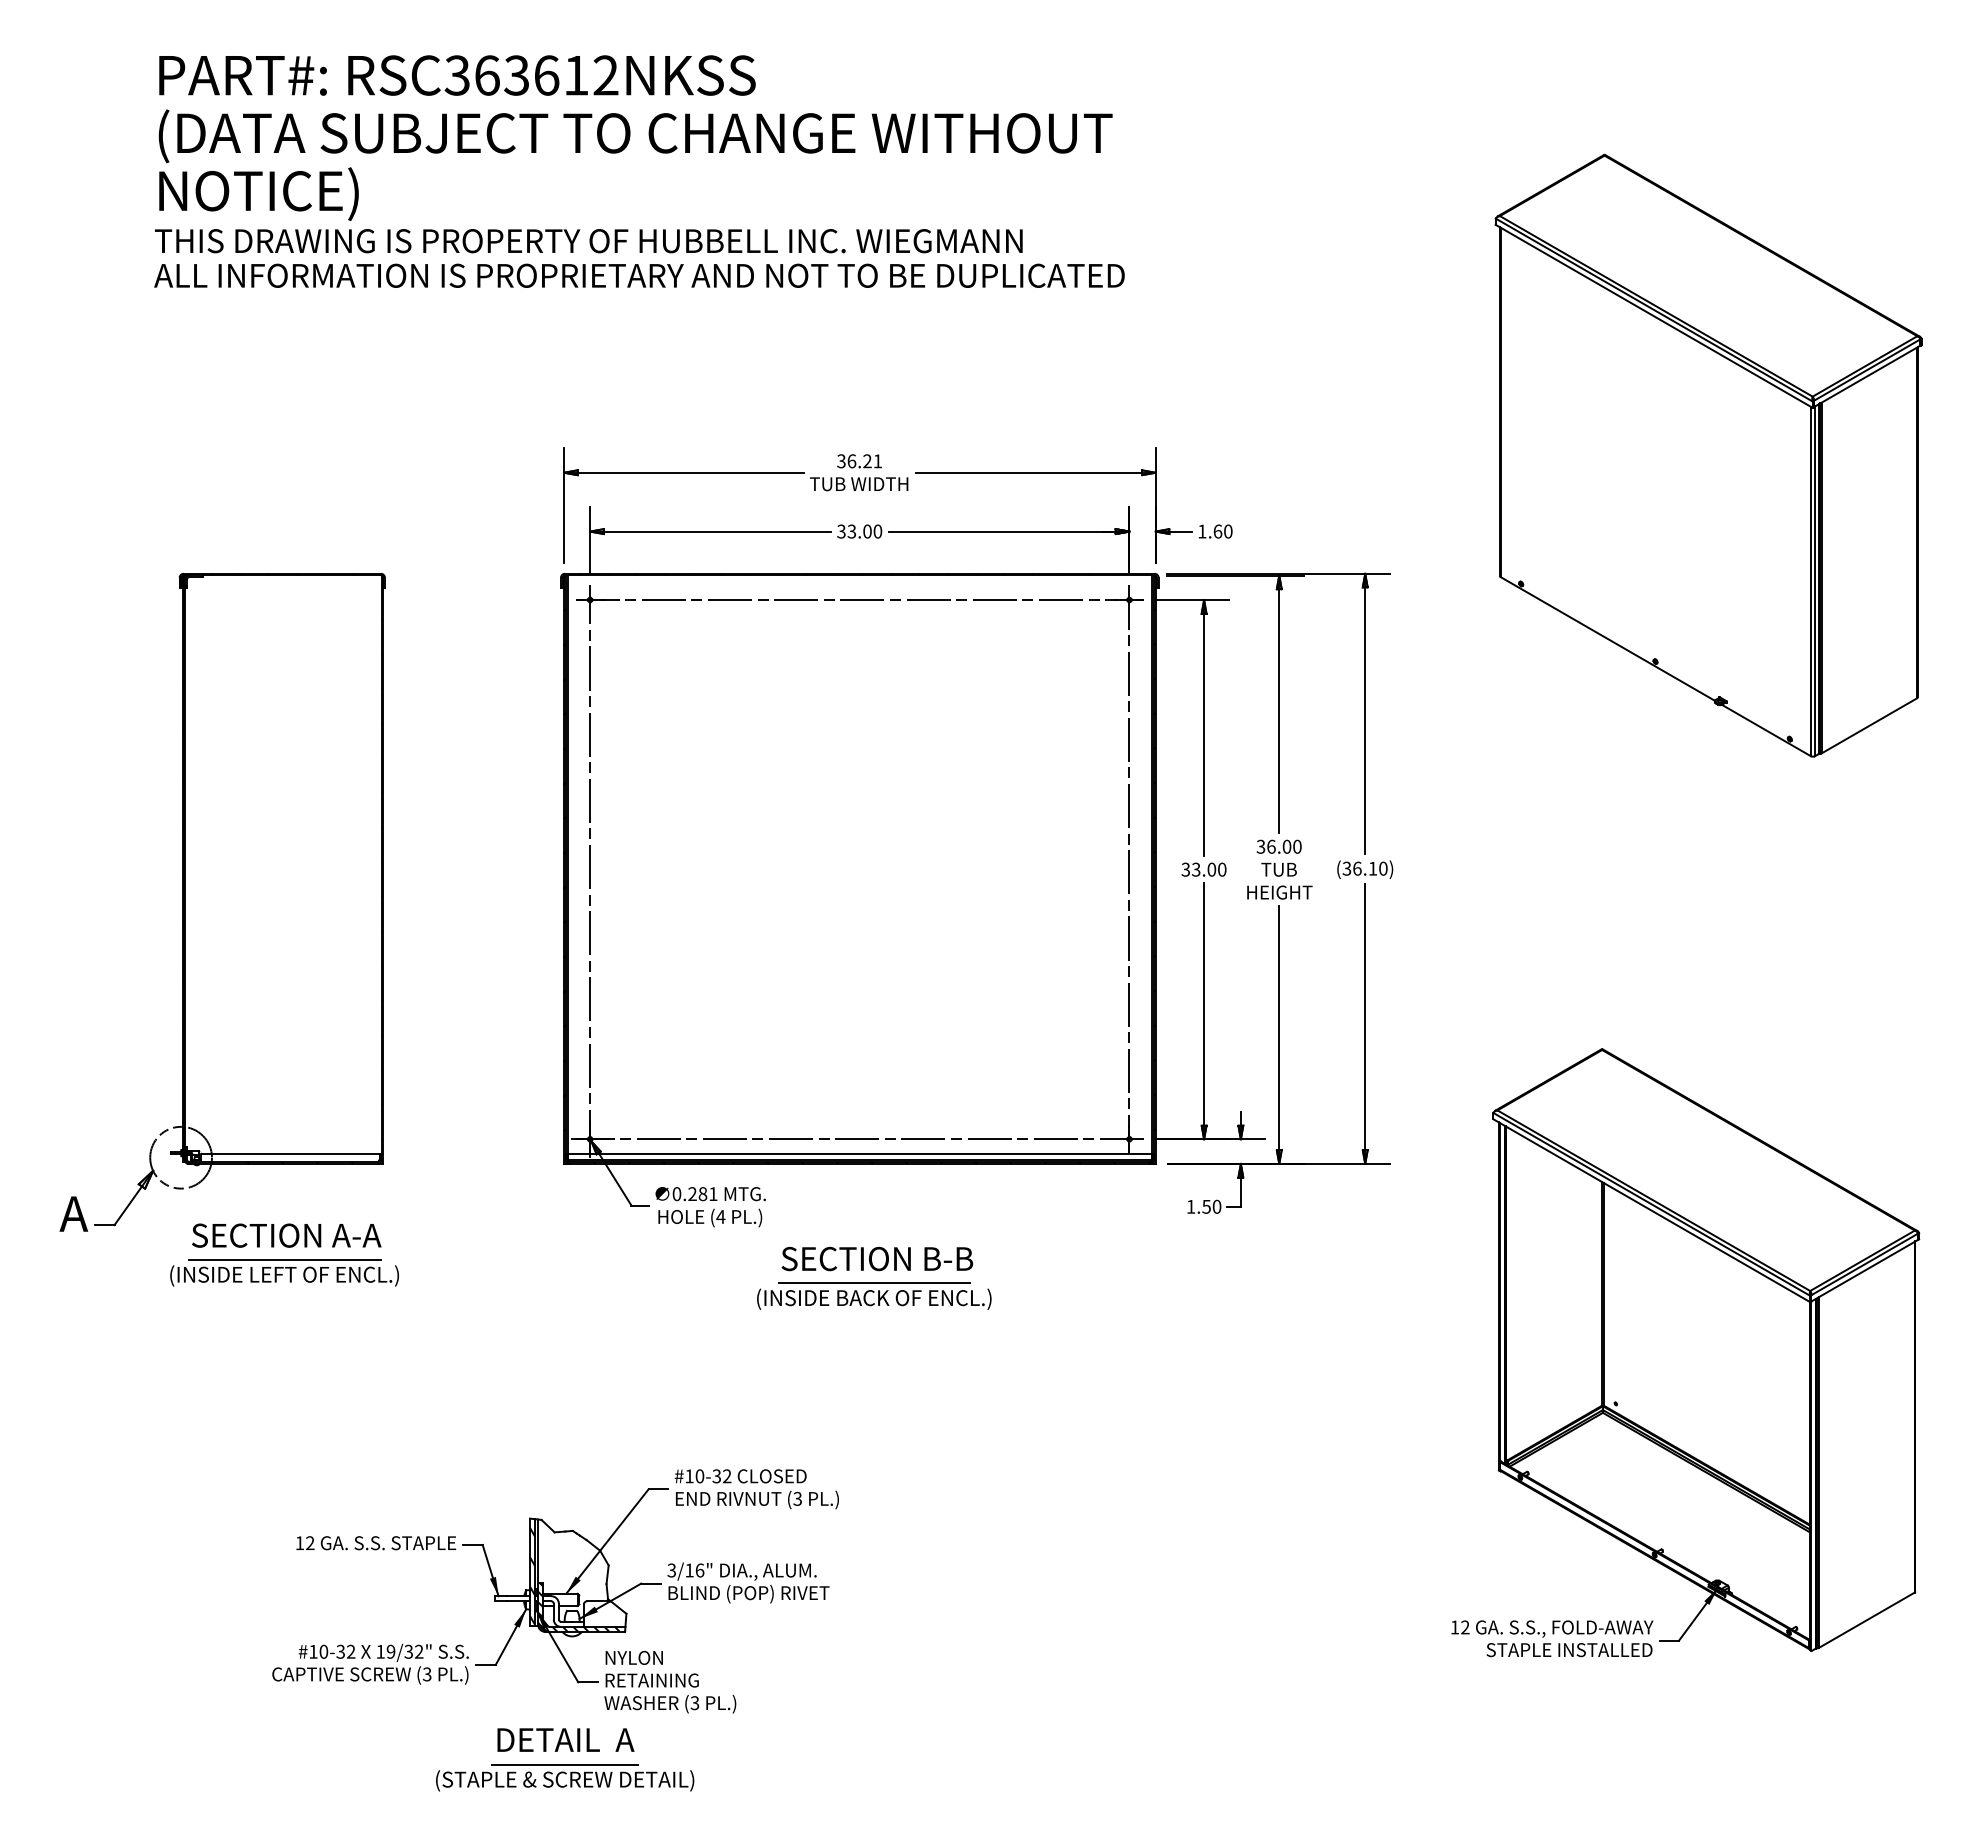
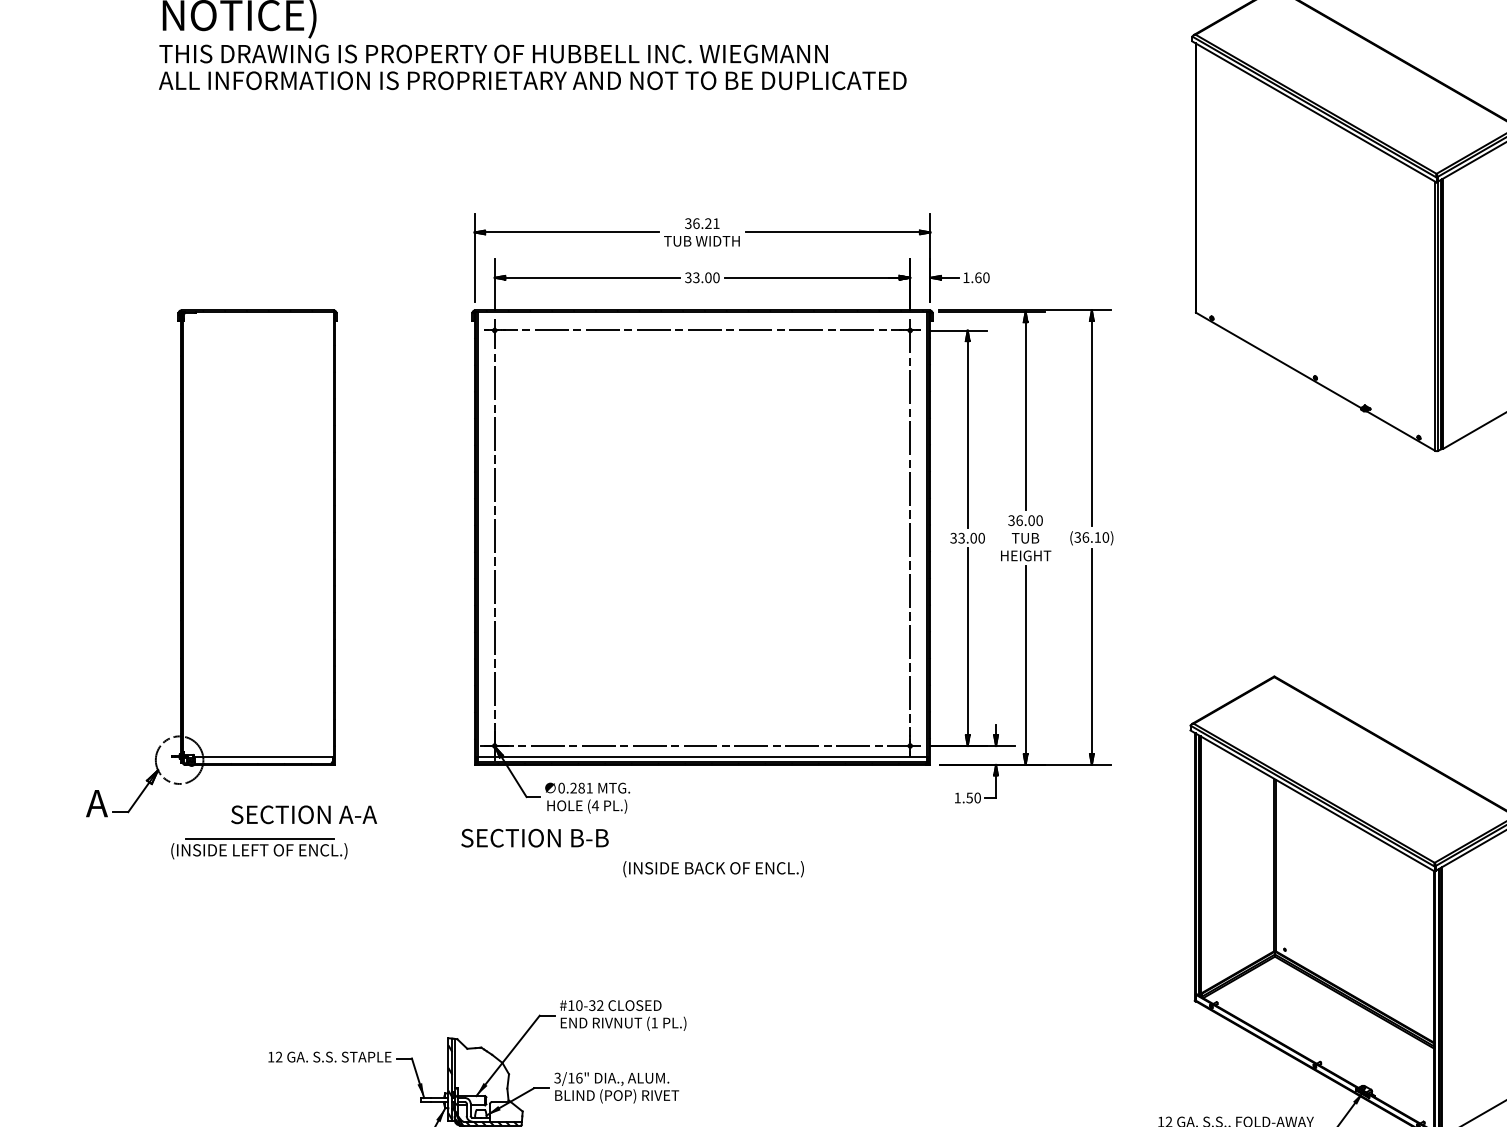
text: (286, 1235) -> (303, 814), moved
text: (877, 1258) -> (535, 837), moved
line: (873, 1282) -> (713, 856), removed
text: (797, 1498) -> (654, 1022), (3 -> (1

